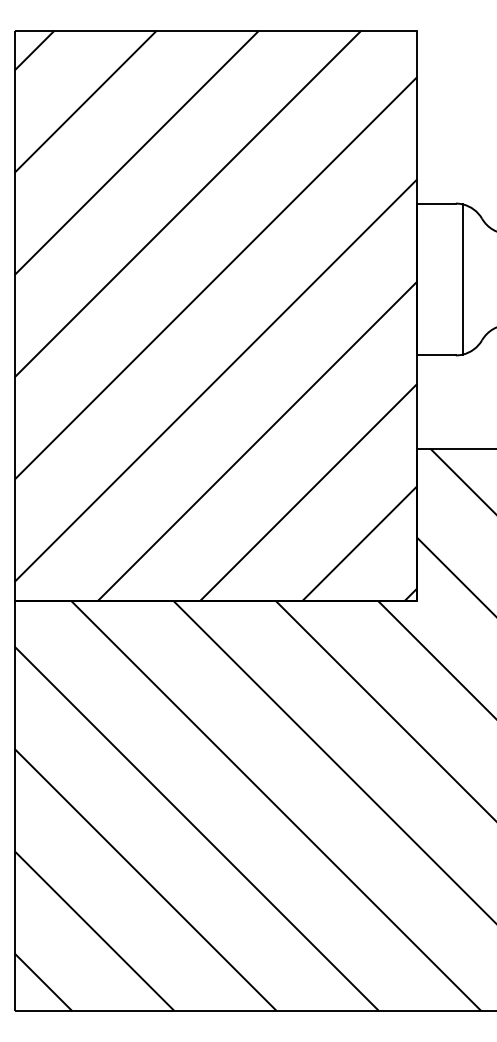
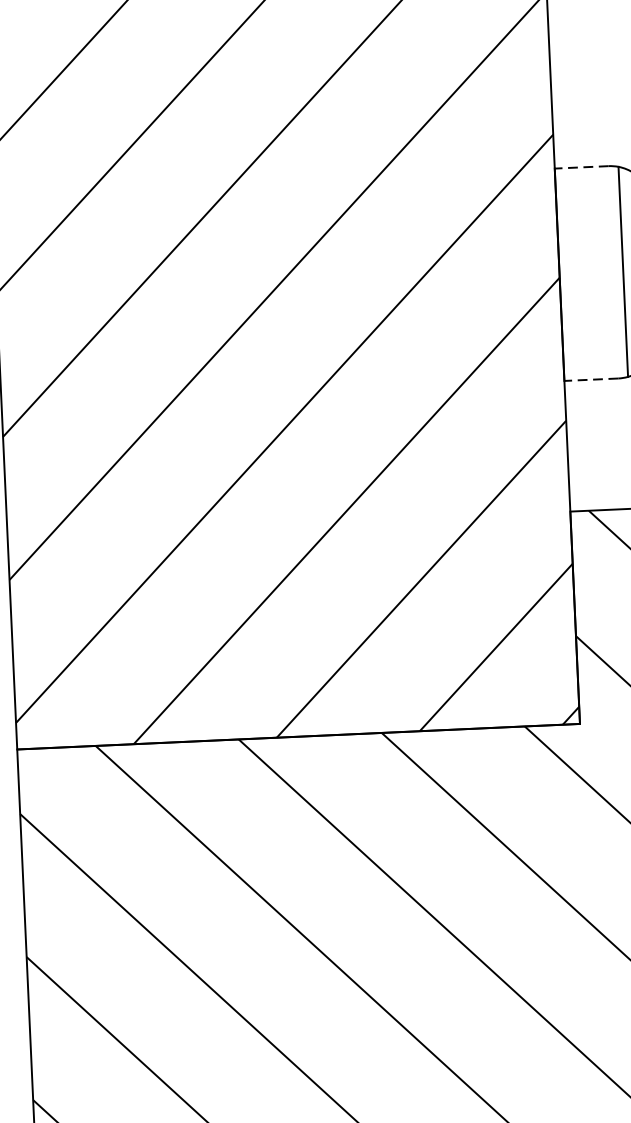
line: (436, 203) -> (581, 167), solid -> dashed
line: (436, 355) -> (591, 379), solid -> dashed

